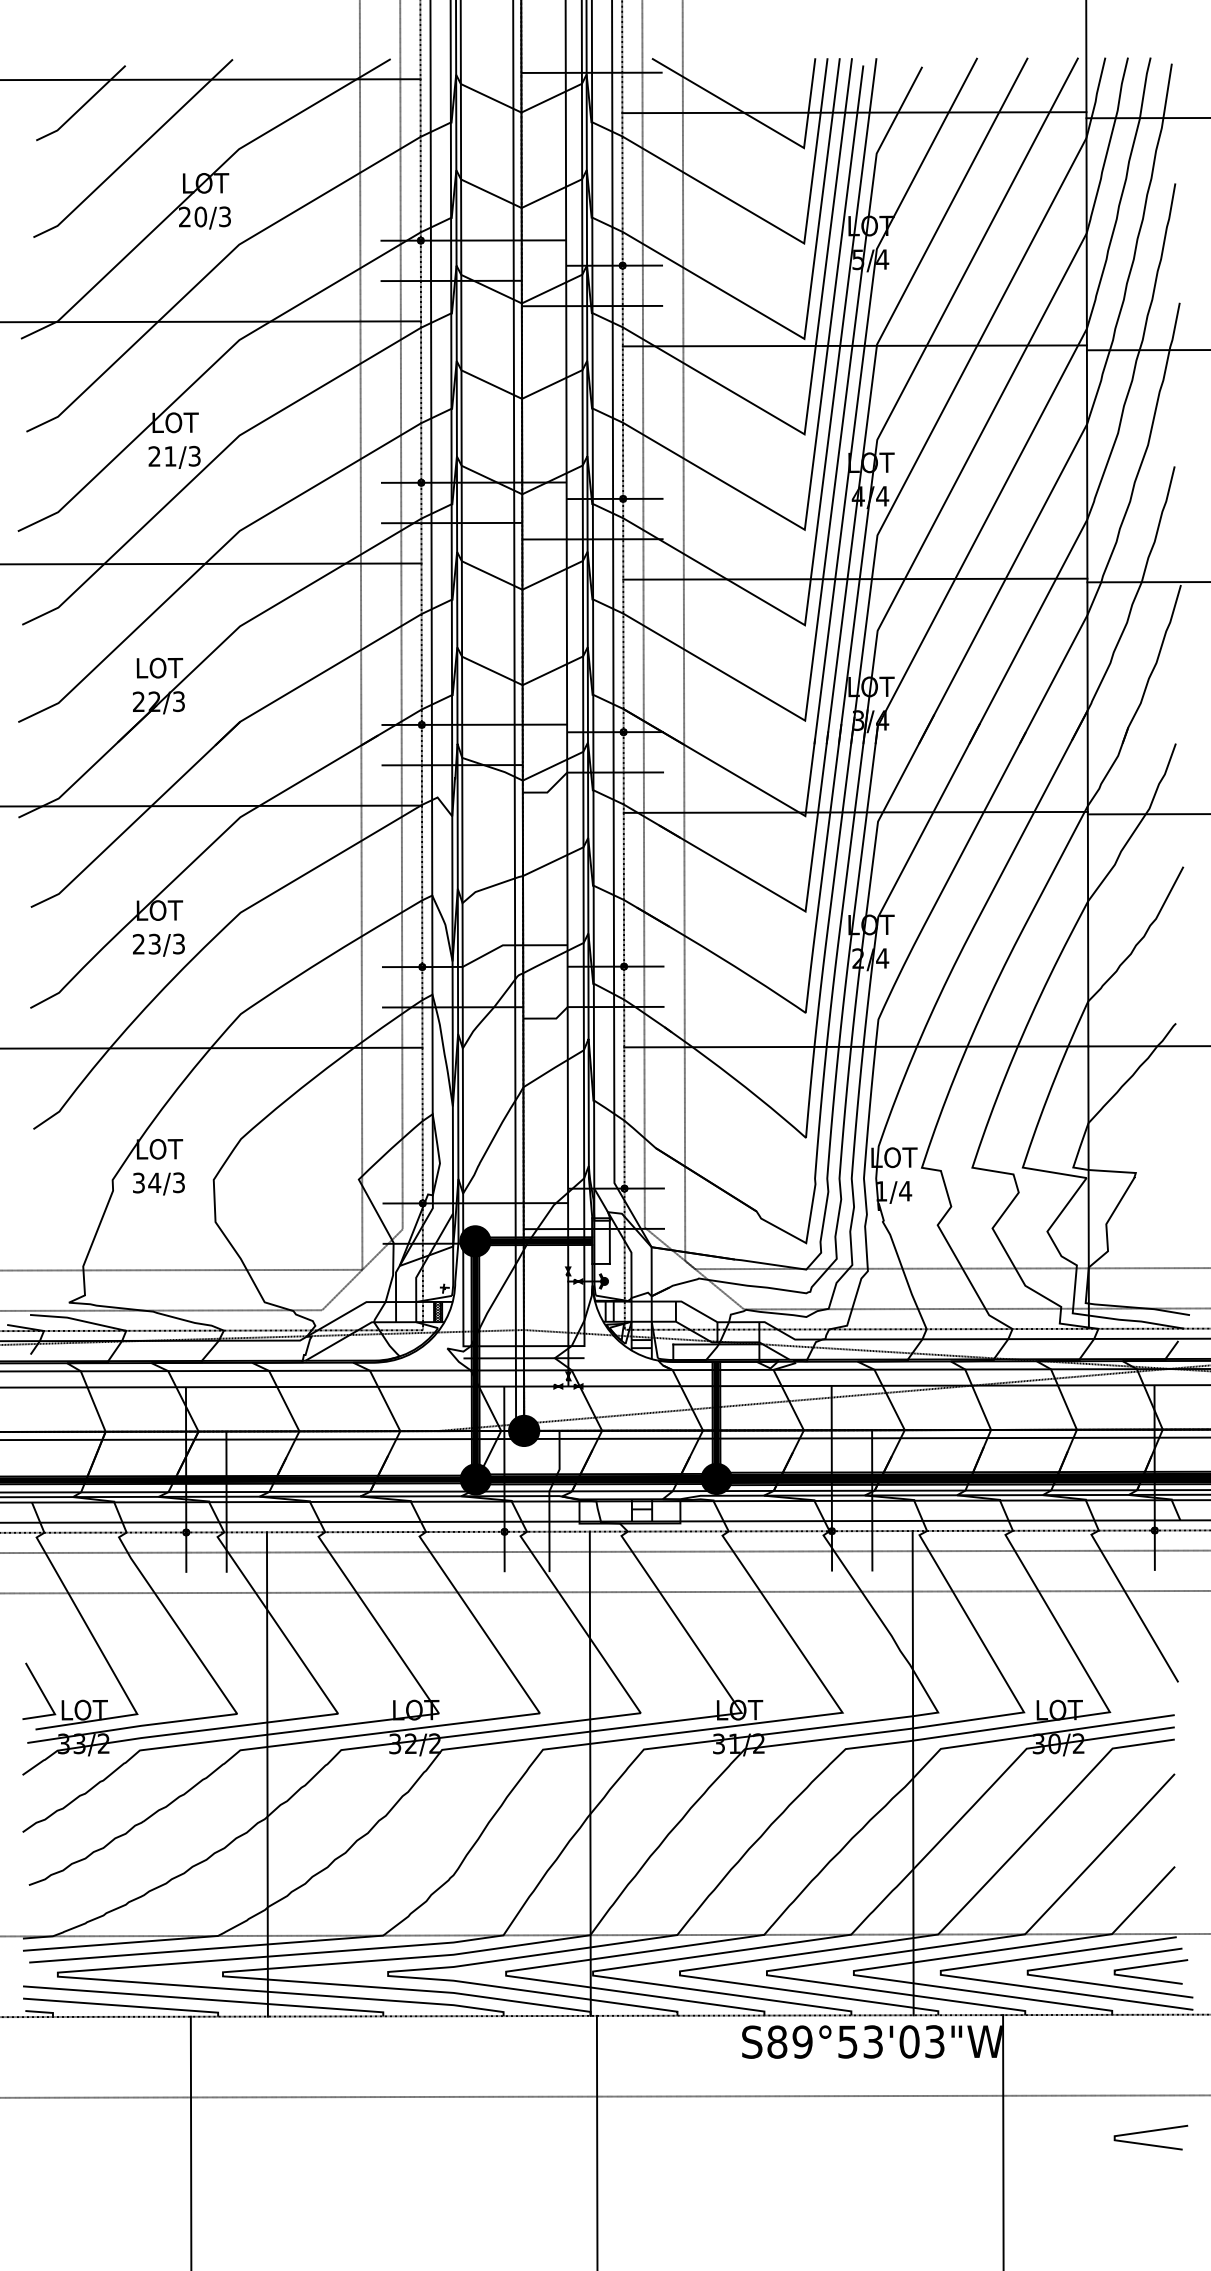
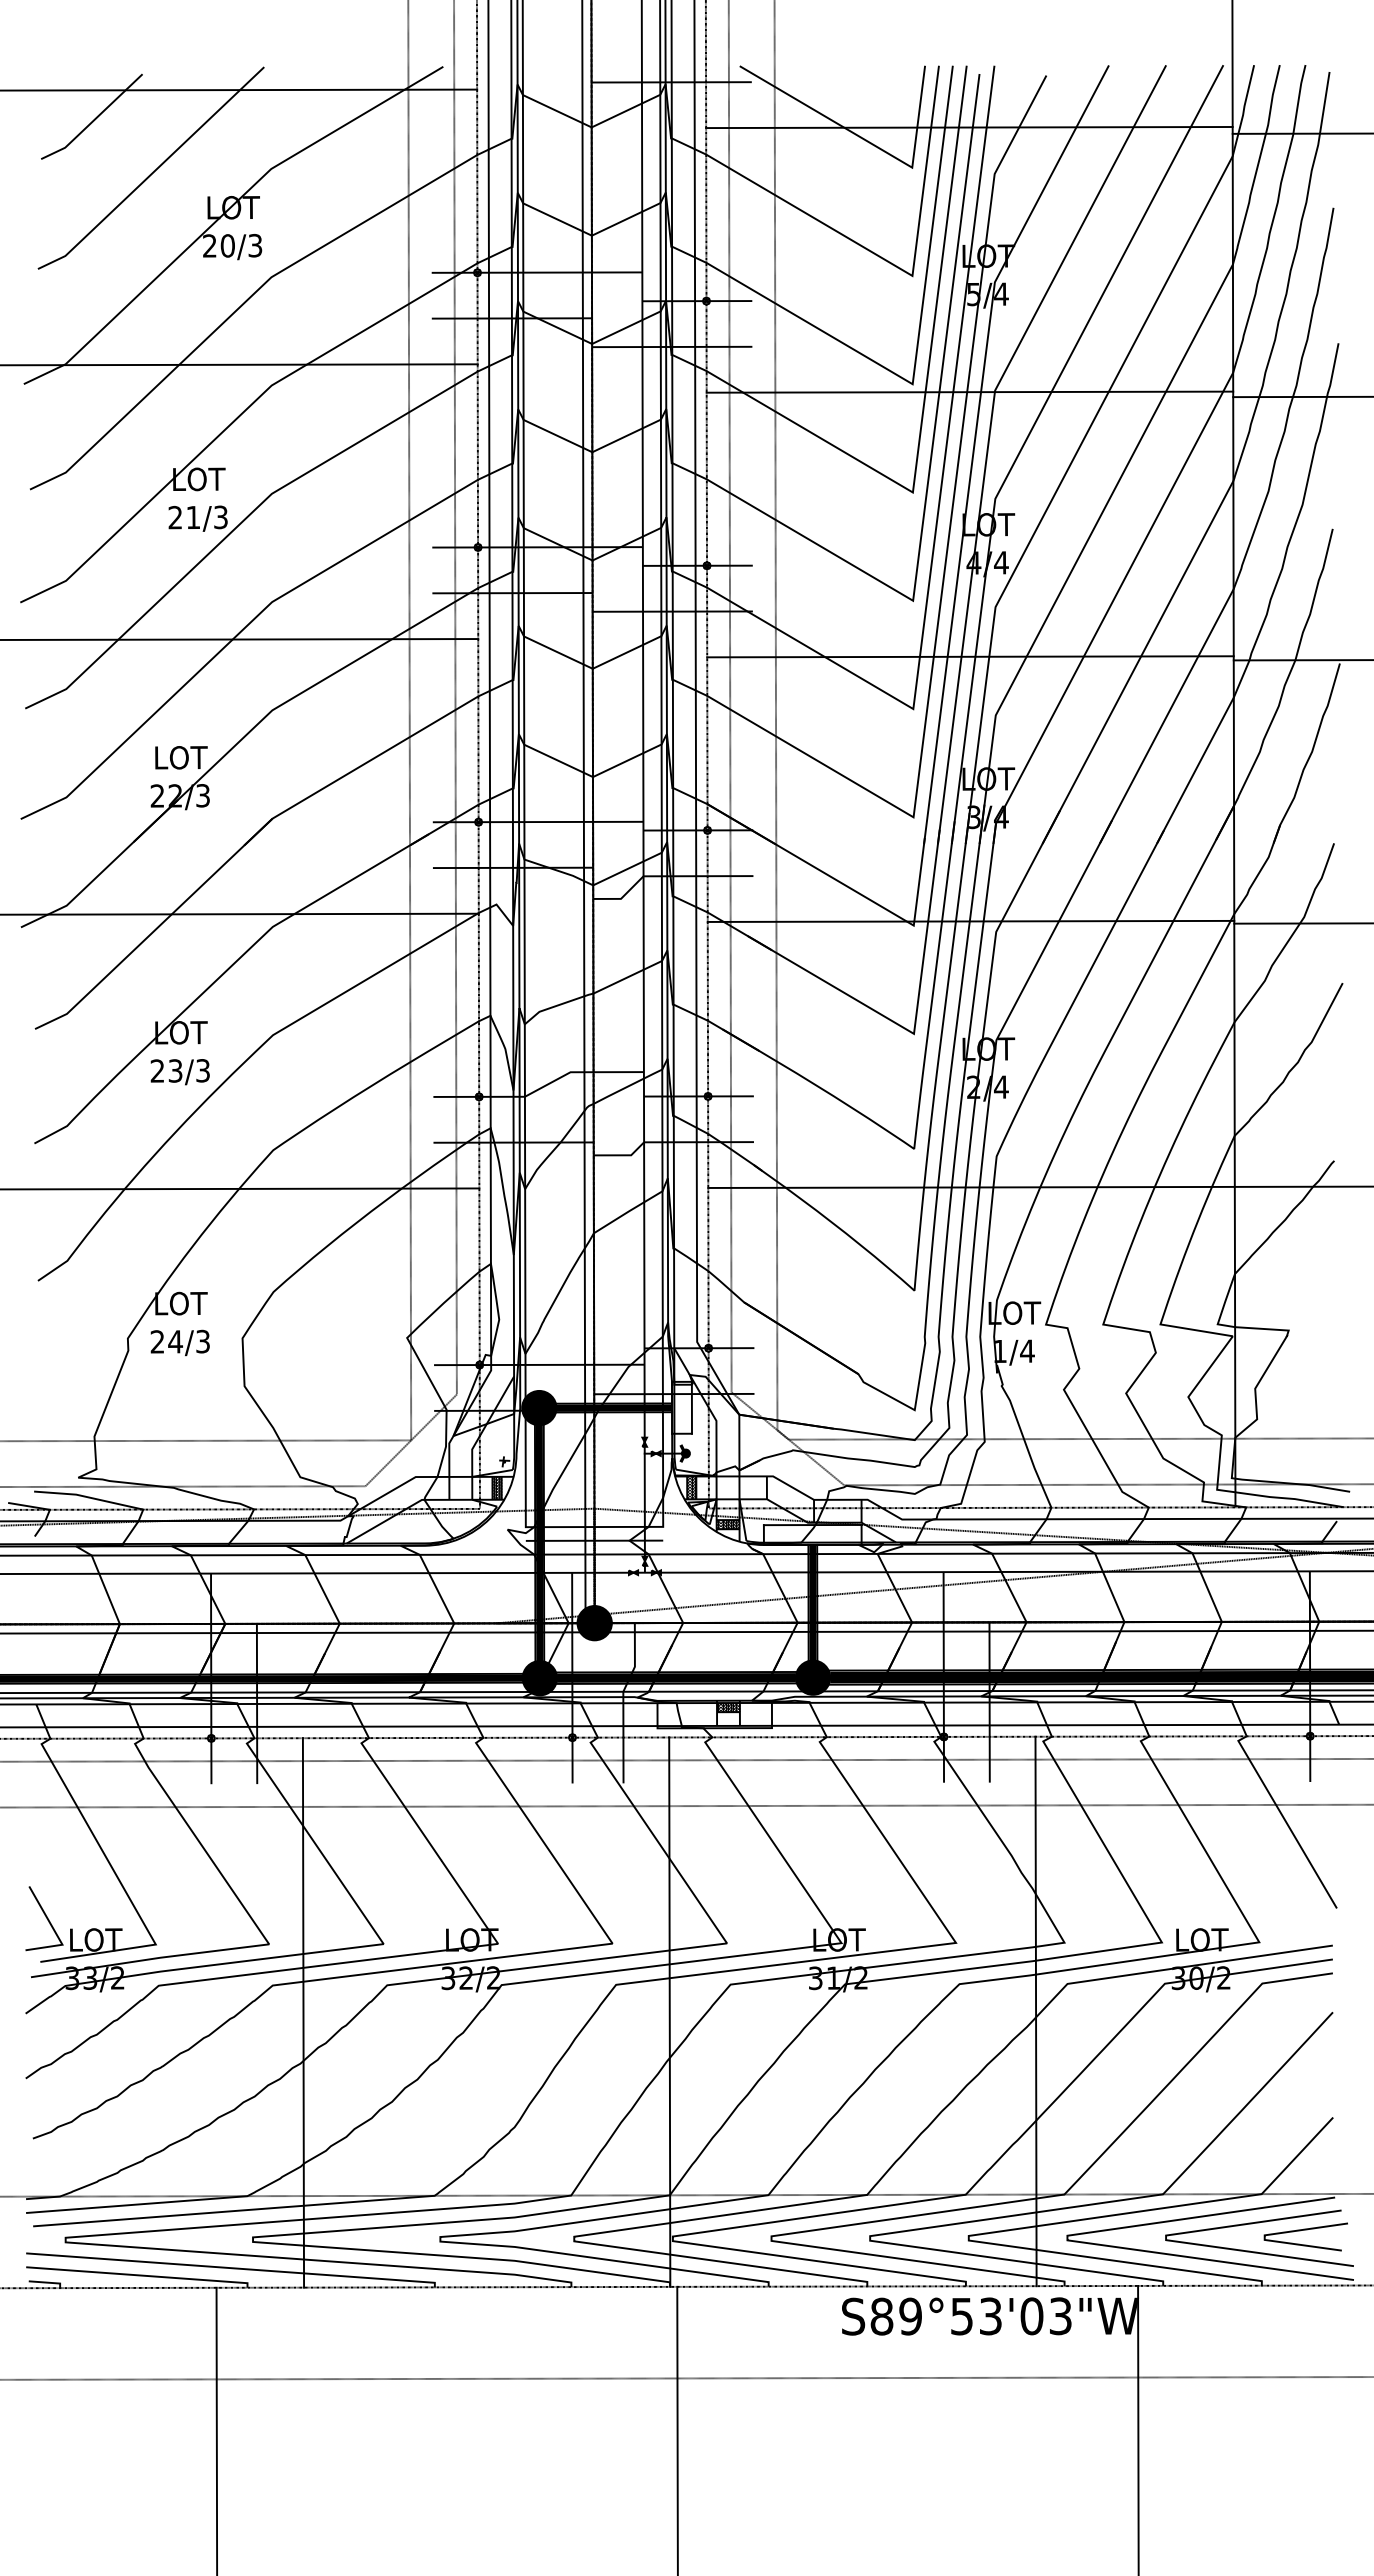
text: (138, 1182) -> (157, 1341), 34/3 -> 24/3
hatch: (609, 1311) -> (691, 1487), added
hatch: (641, 1343) -> (727, 1524), added
hatch: (642, 1505) -> (728, 1707), added
curve: (1150, 2131) -> (1305, 2418), removed

